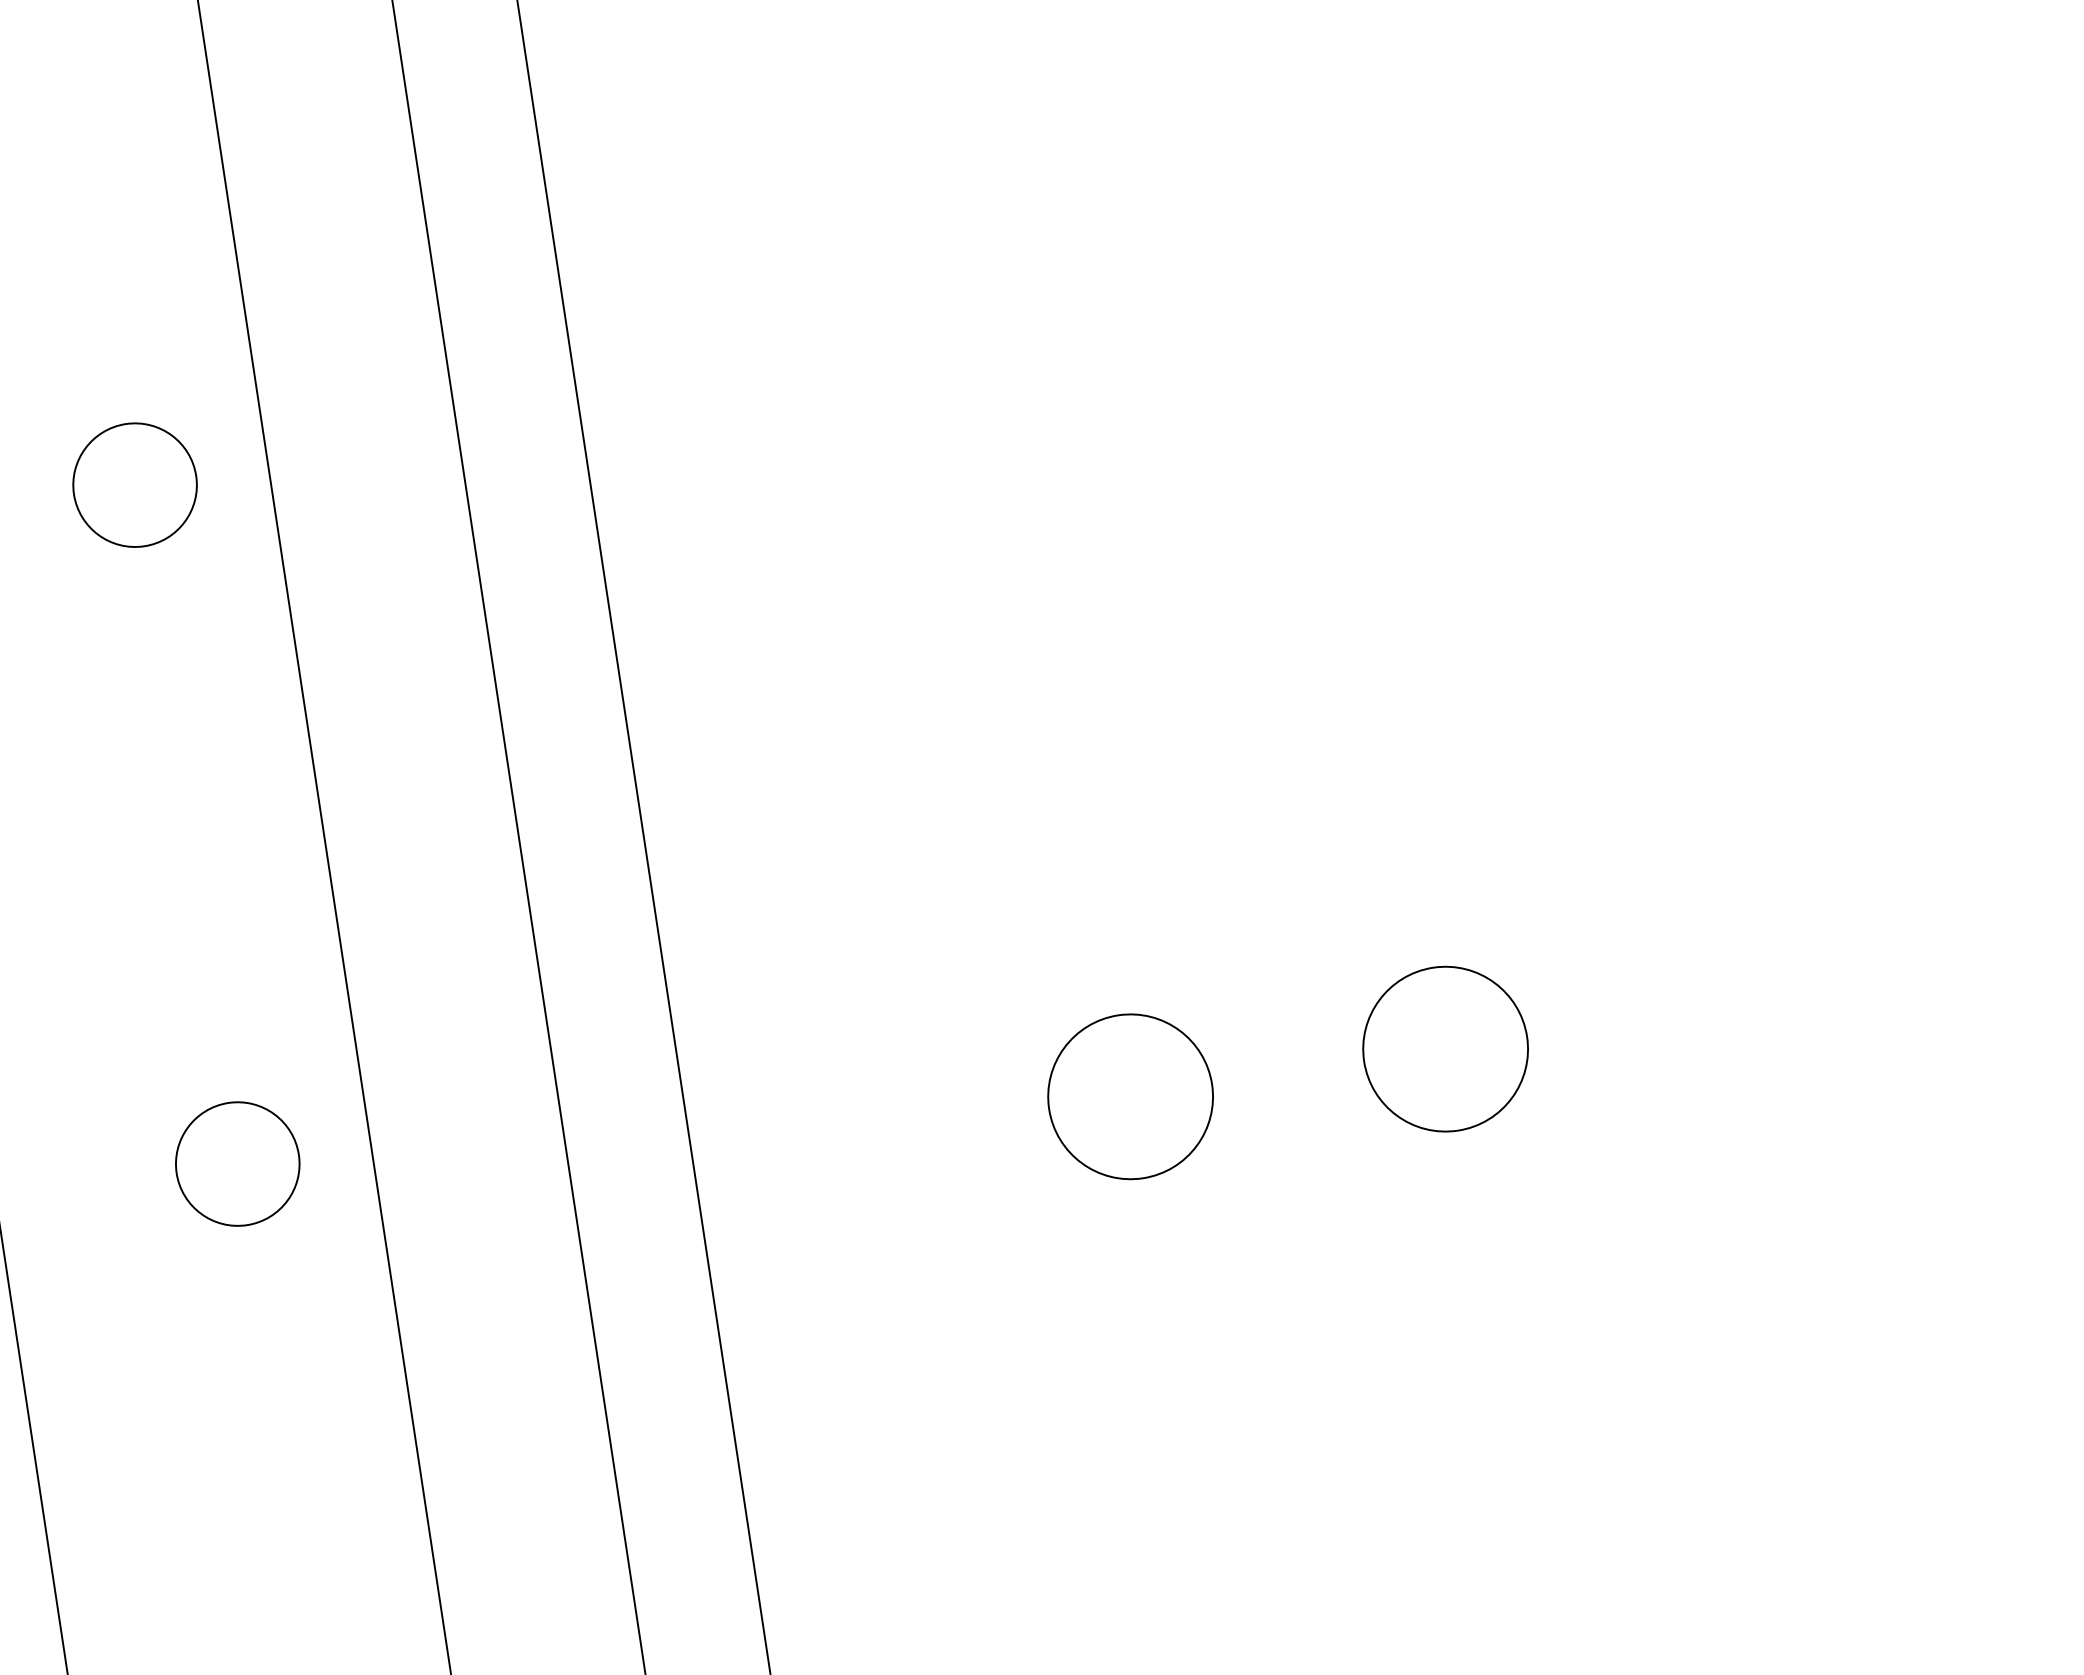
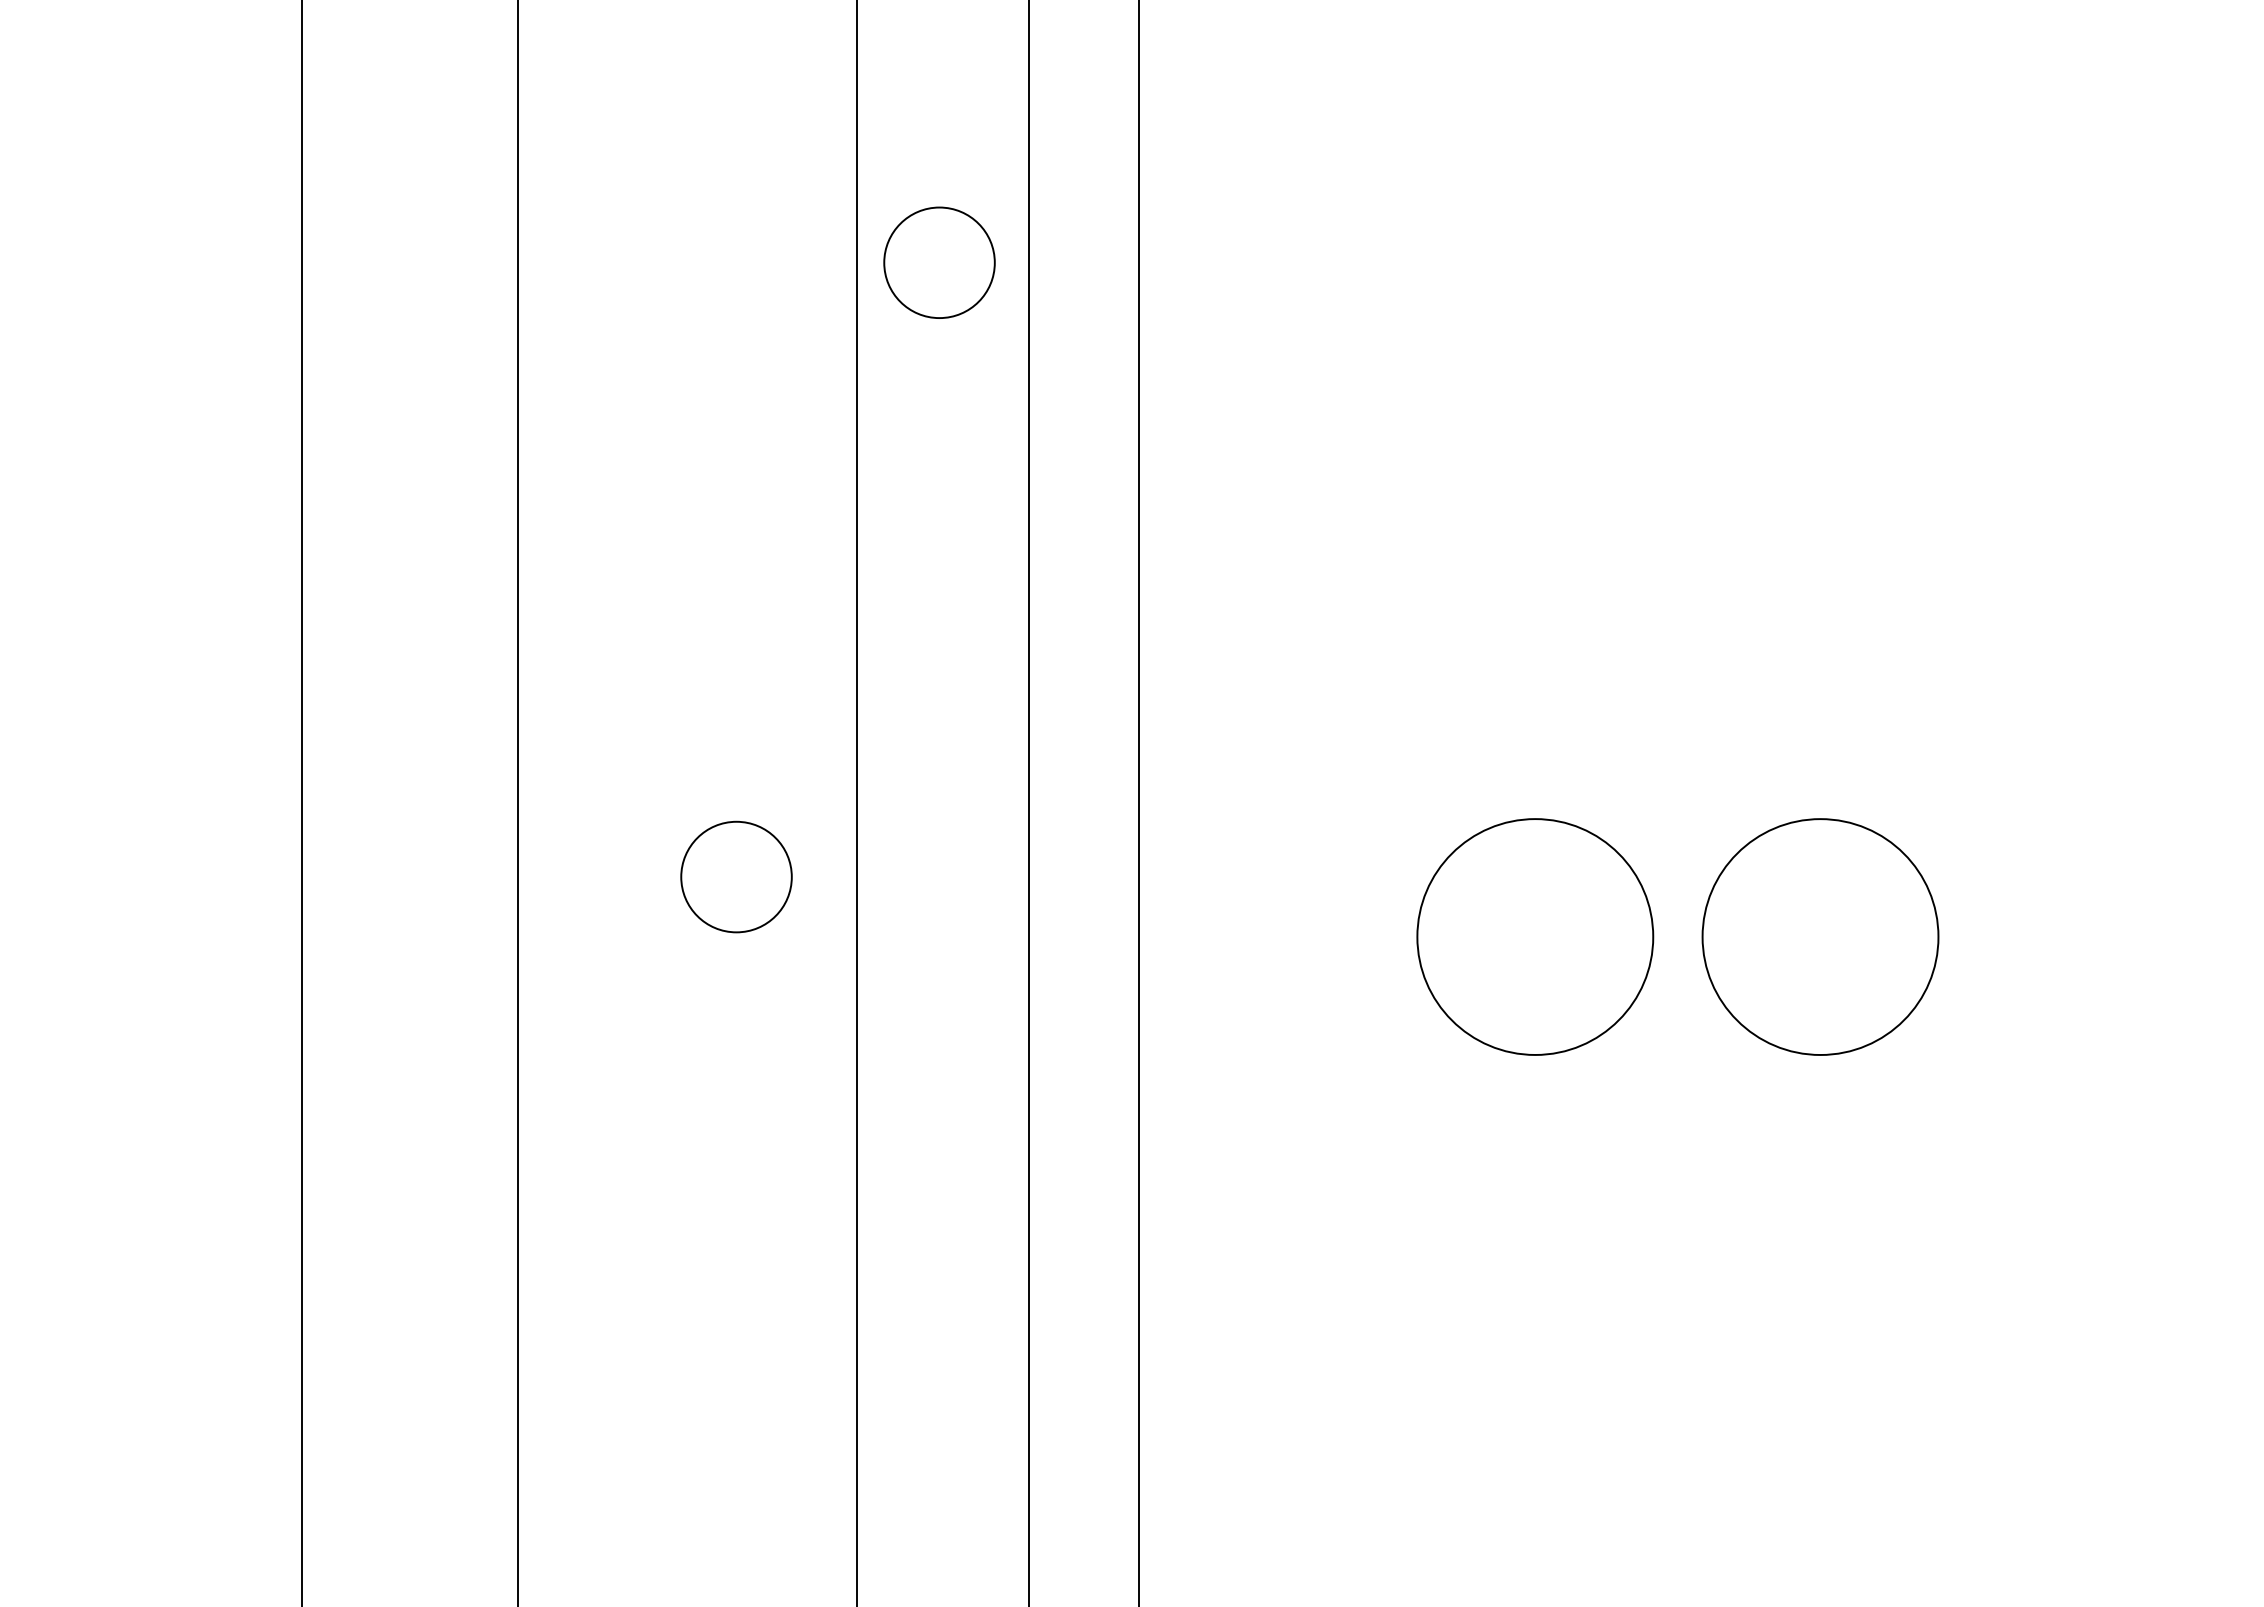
circle: (135, 484) -> (939, 262), moved
circle: (1444, 1048) -> (1819, 936), size x1.6
circle: (1130, 1096) -> (1535, 936), size x1.6

